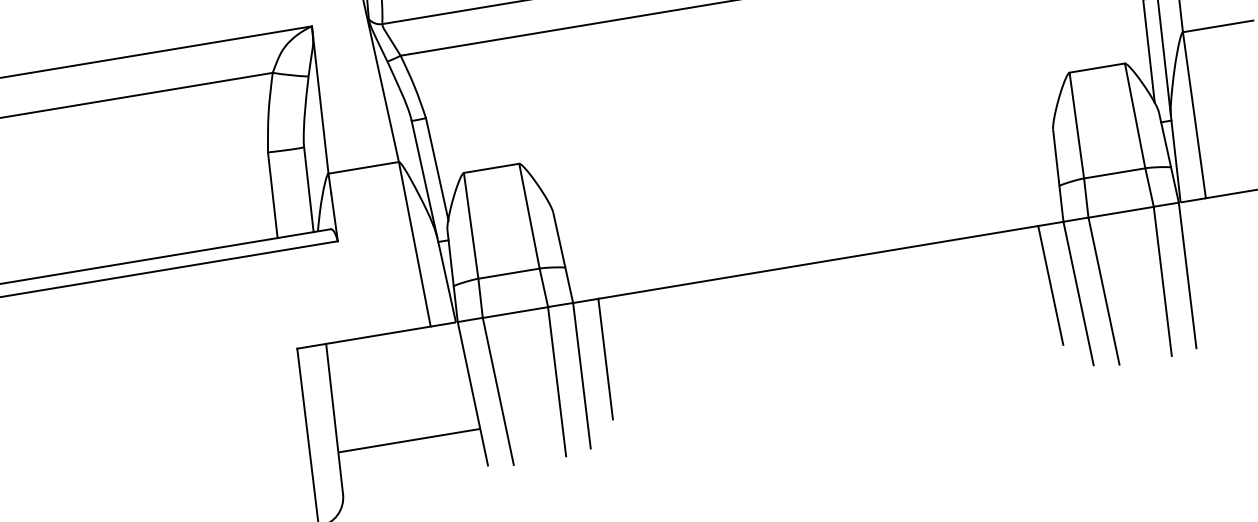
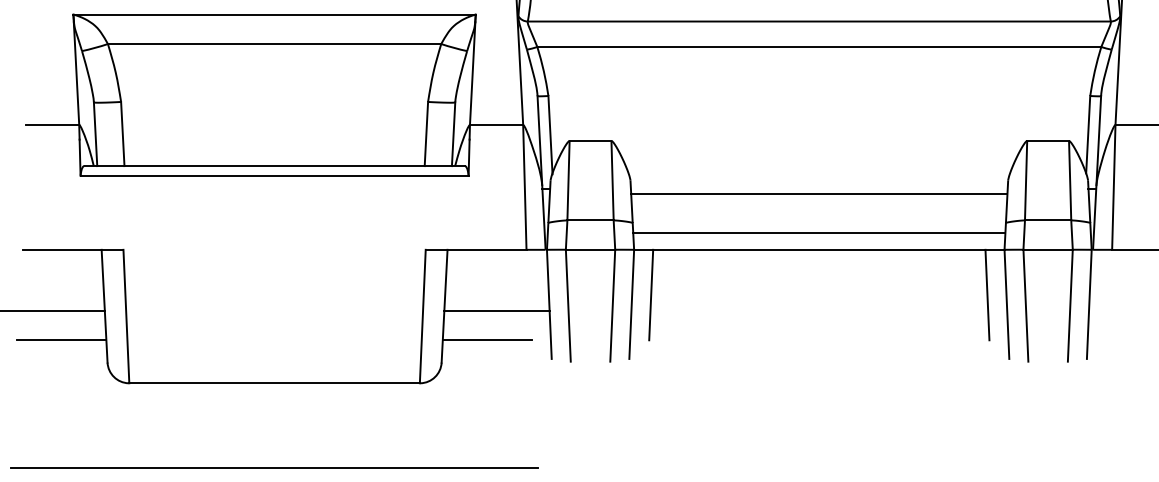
line: (806, 189) -> (819, 194), added
line: (814, 240) -> (819, 233), added
line: (408, 441) -> (496, 311), moved
line: (397, 455) -> (486, 340), added

